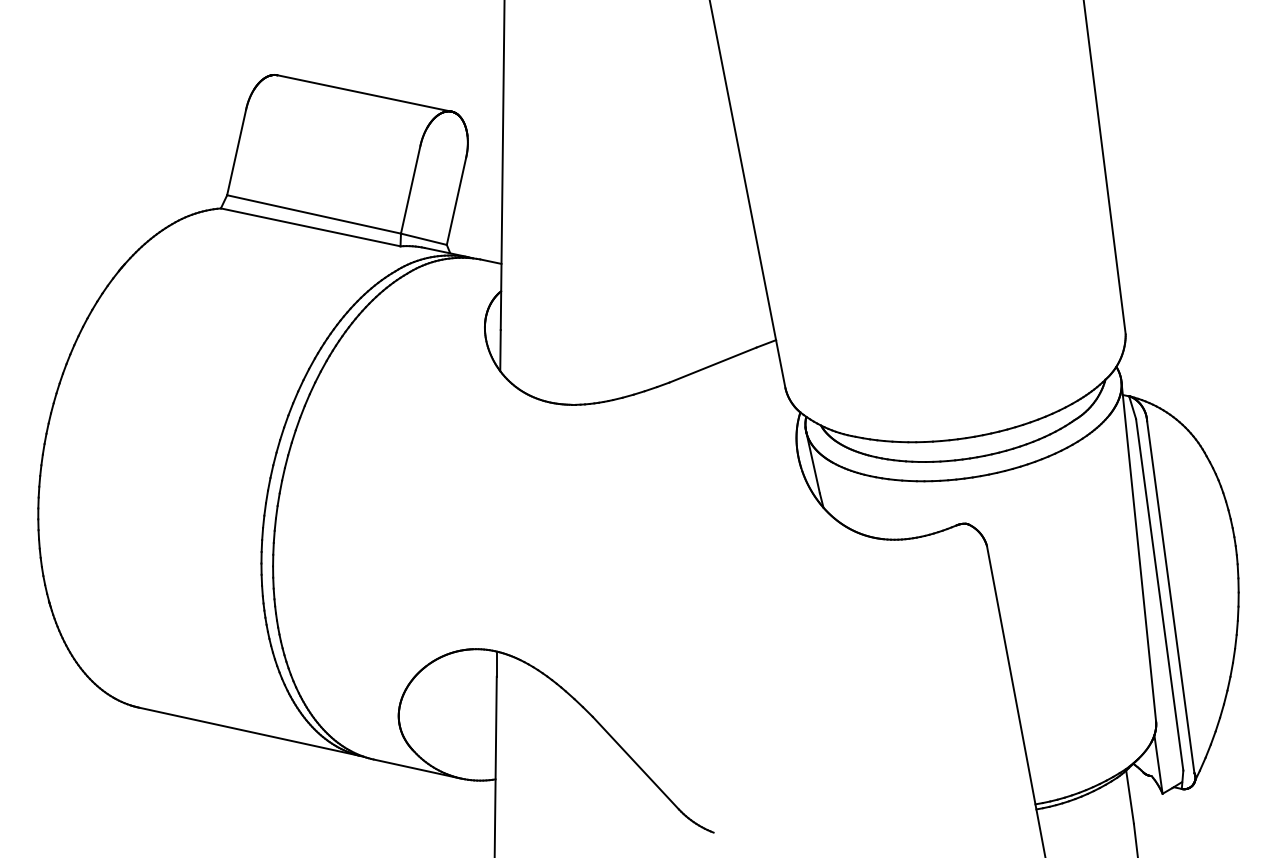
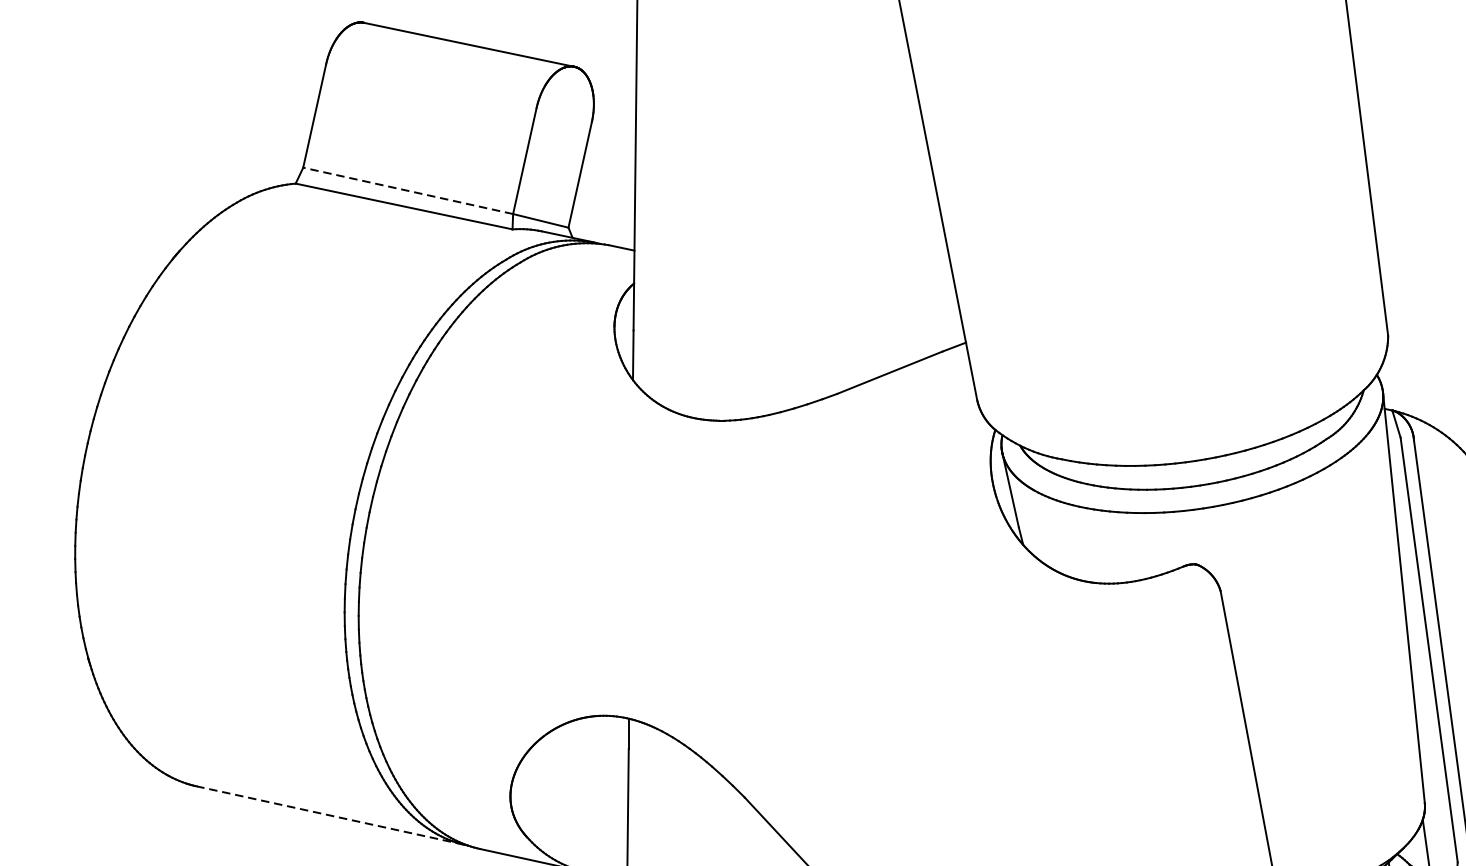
line: (314, 214) -> (408, 190), solid -> dashed
line: (249, 731) -> (330, 815), solid -> dashed

